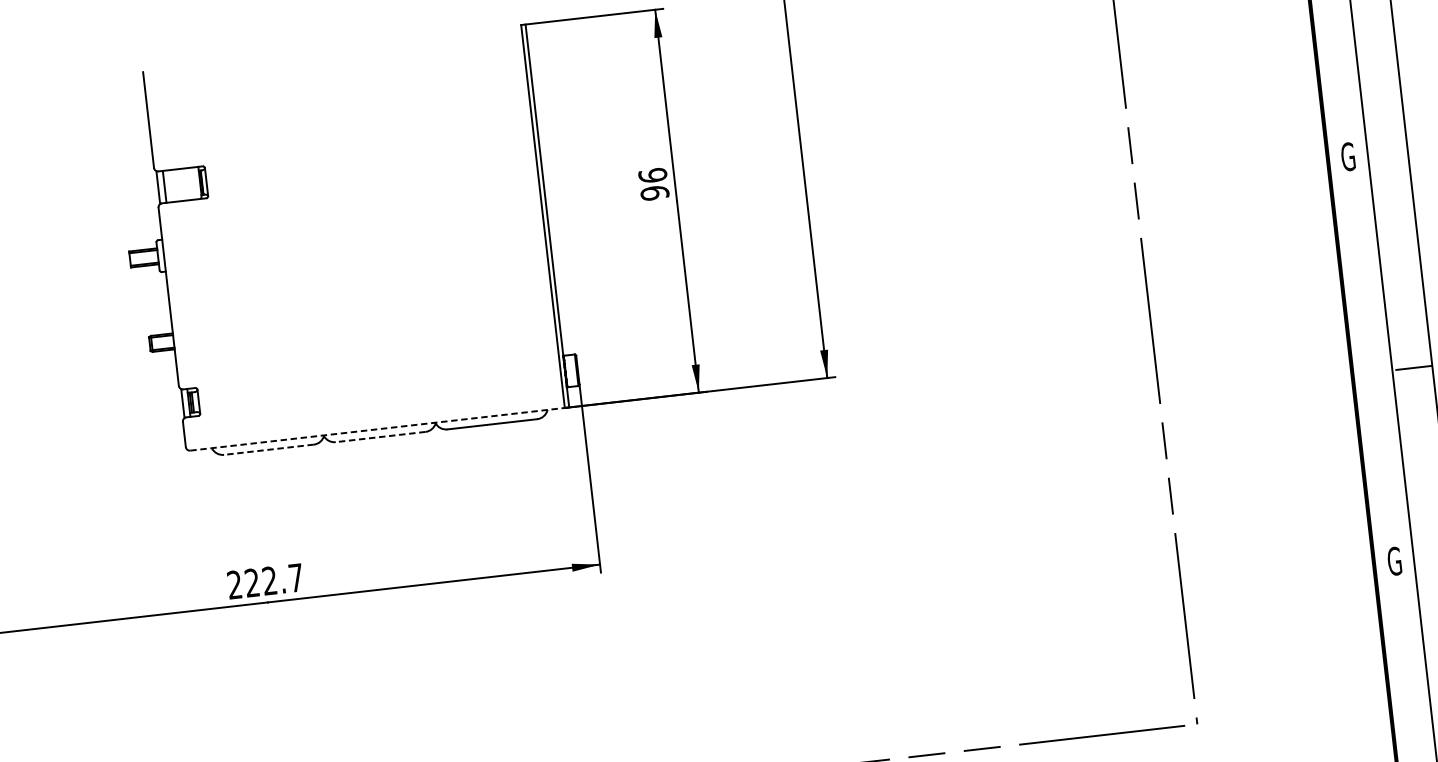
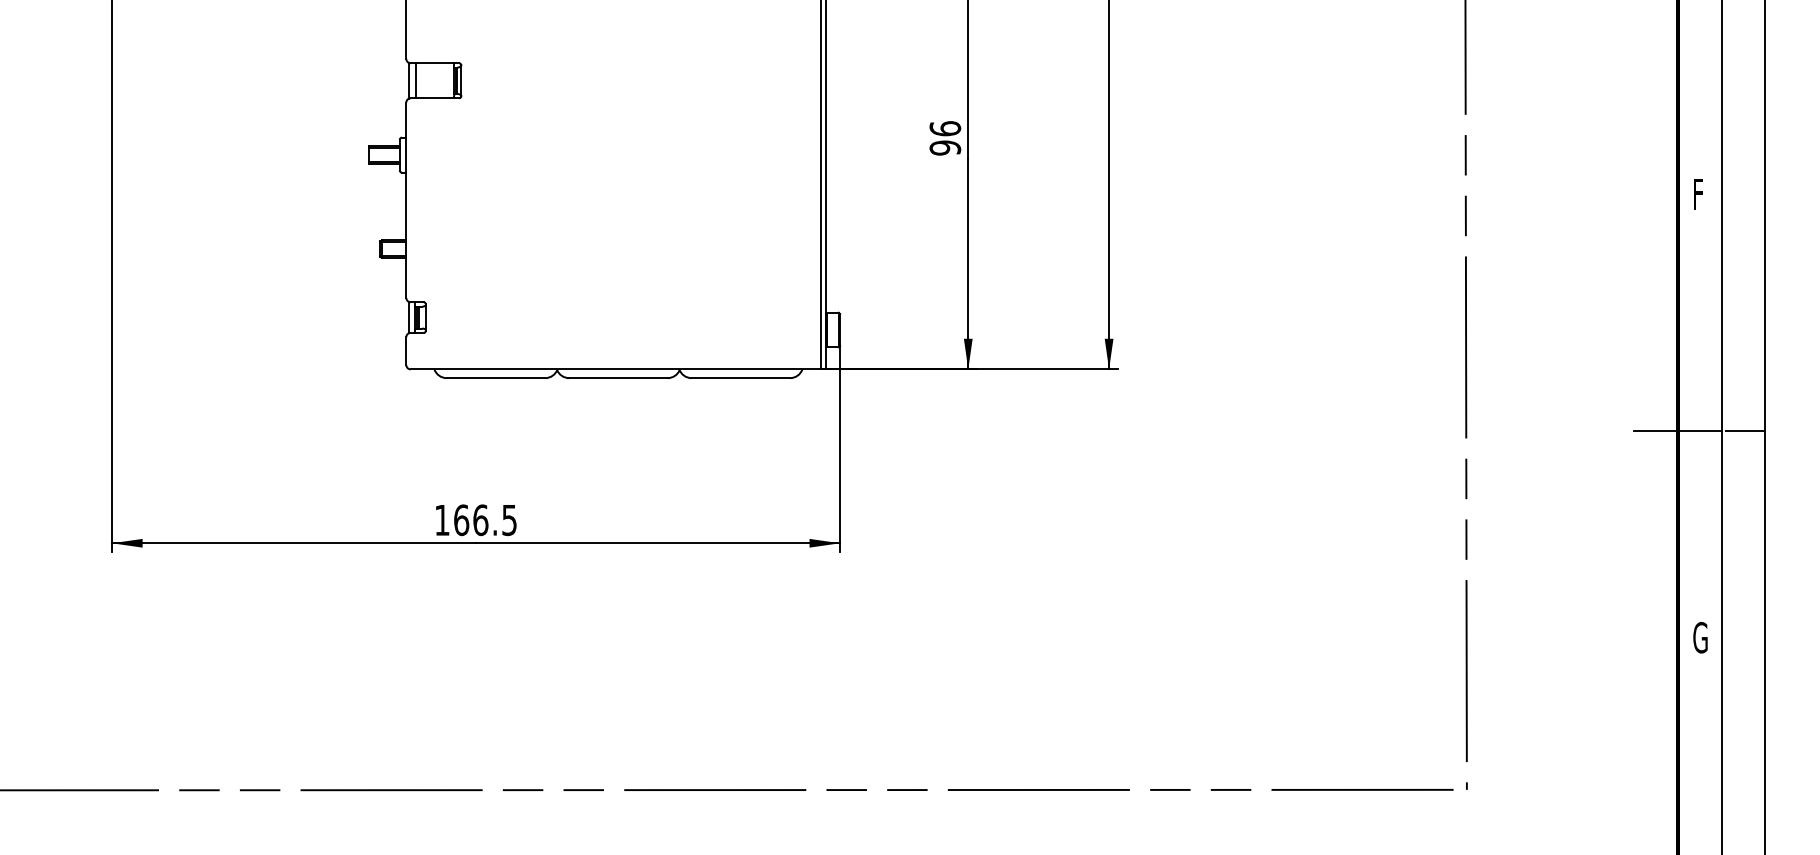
text: (1347, 157) -> (1699, 194), G -> F
line: (1352, 374) -> (1677, 430), added
line: (379, 429) -> (618, 369), dashed -> solid
line: (379, 437) -> (617, 378), dashed -> solid
line: (268, 450) -> (495, 378), dashed -> solid
text: (265, 581) -> (475, 520), 222.7 -> 166.5

